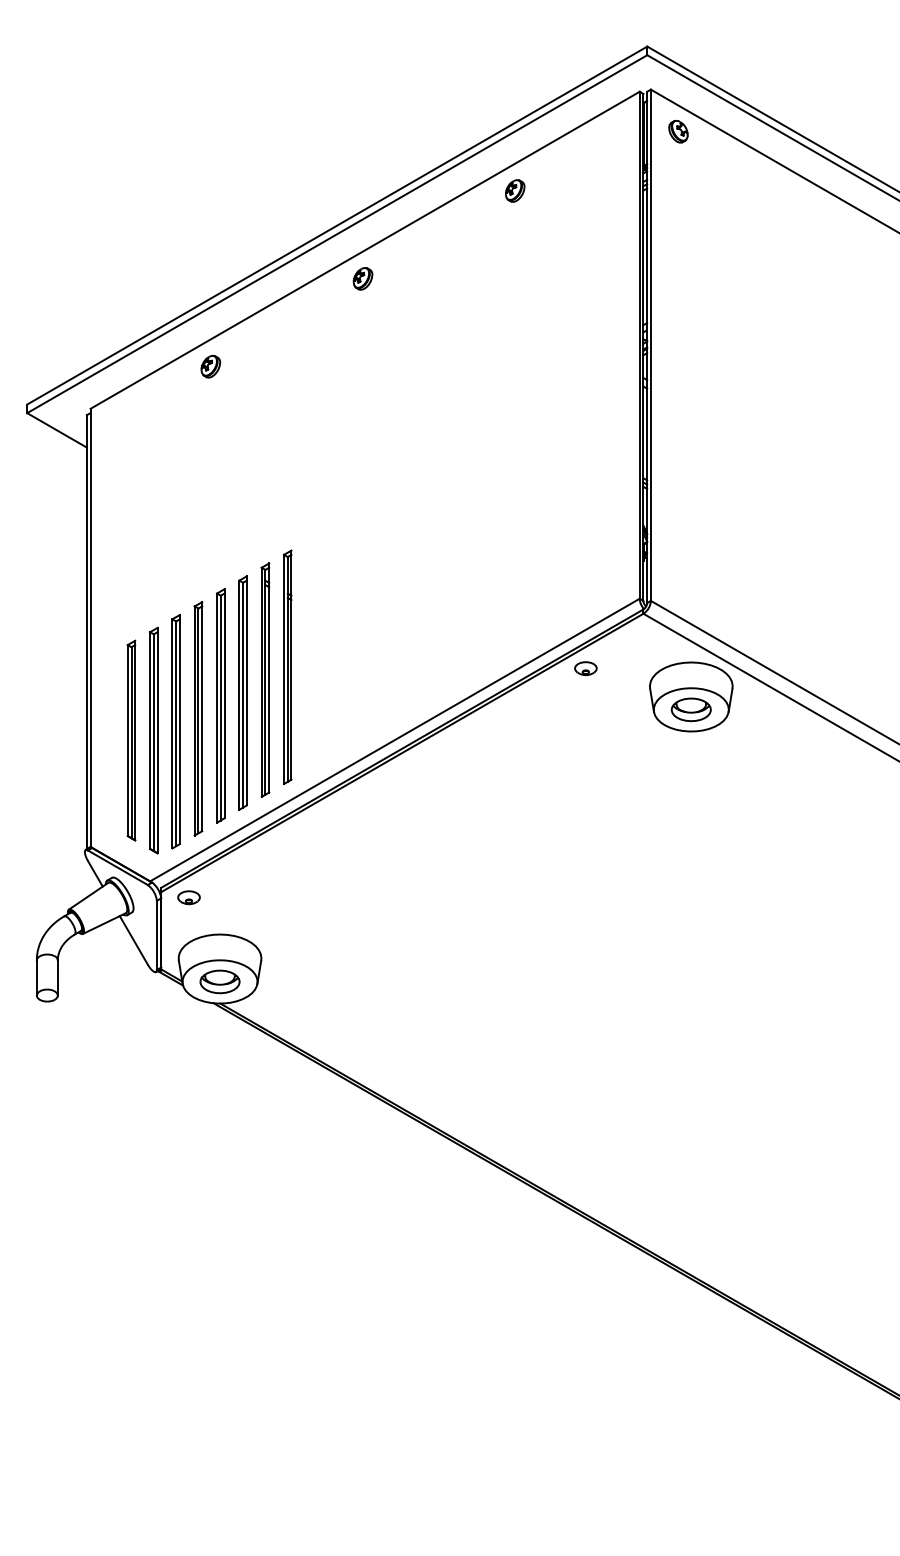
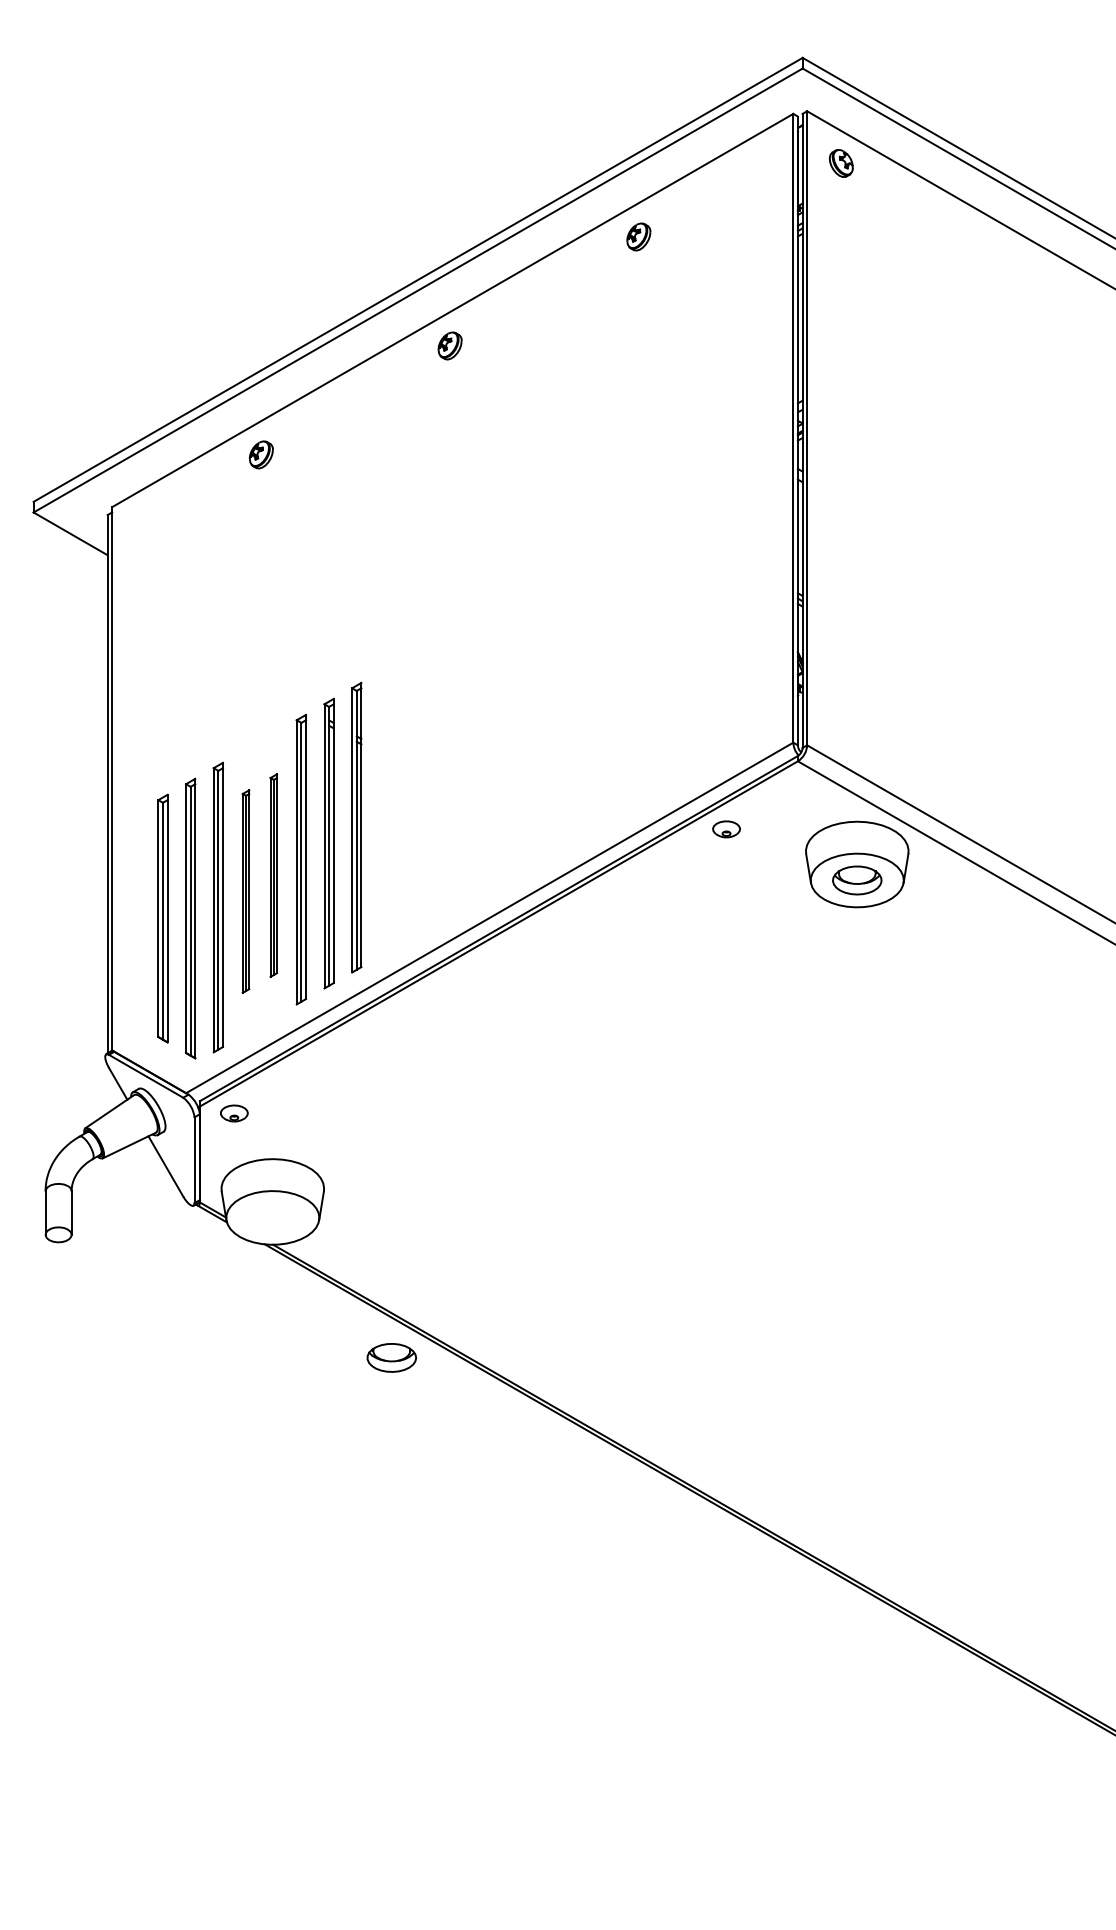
part: (220, 705) -> (273, 875), size x0.7
part: (198, 718) -> (245, 891), size x0.7
part: (219, 981) -> (391, 1357), moved

